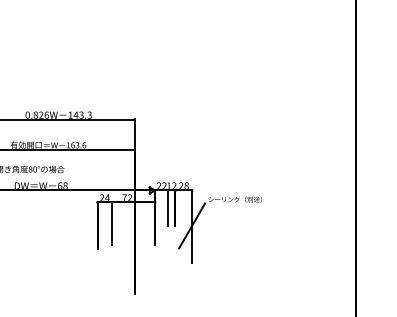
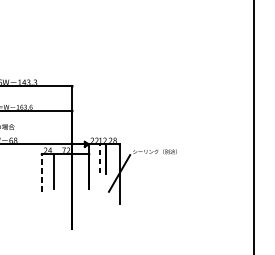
line: (168, 207) -> (100, 158), solid -> dashed
line: (97, 224) -> (41, 172), solid -> dashed

